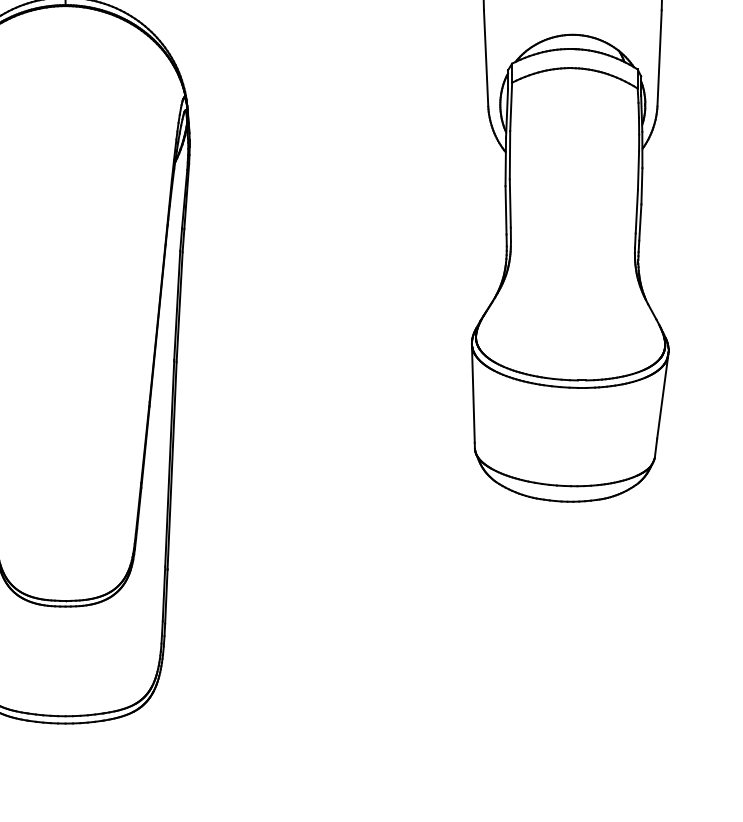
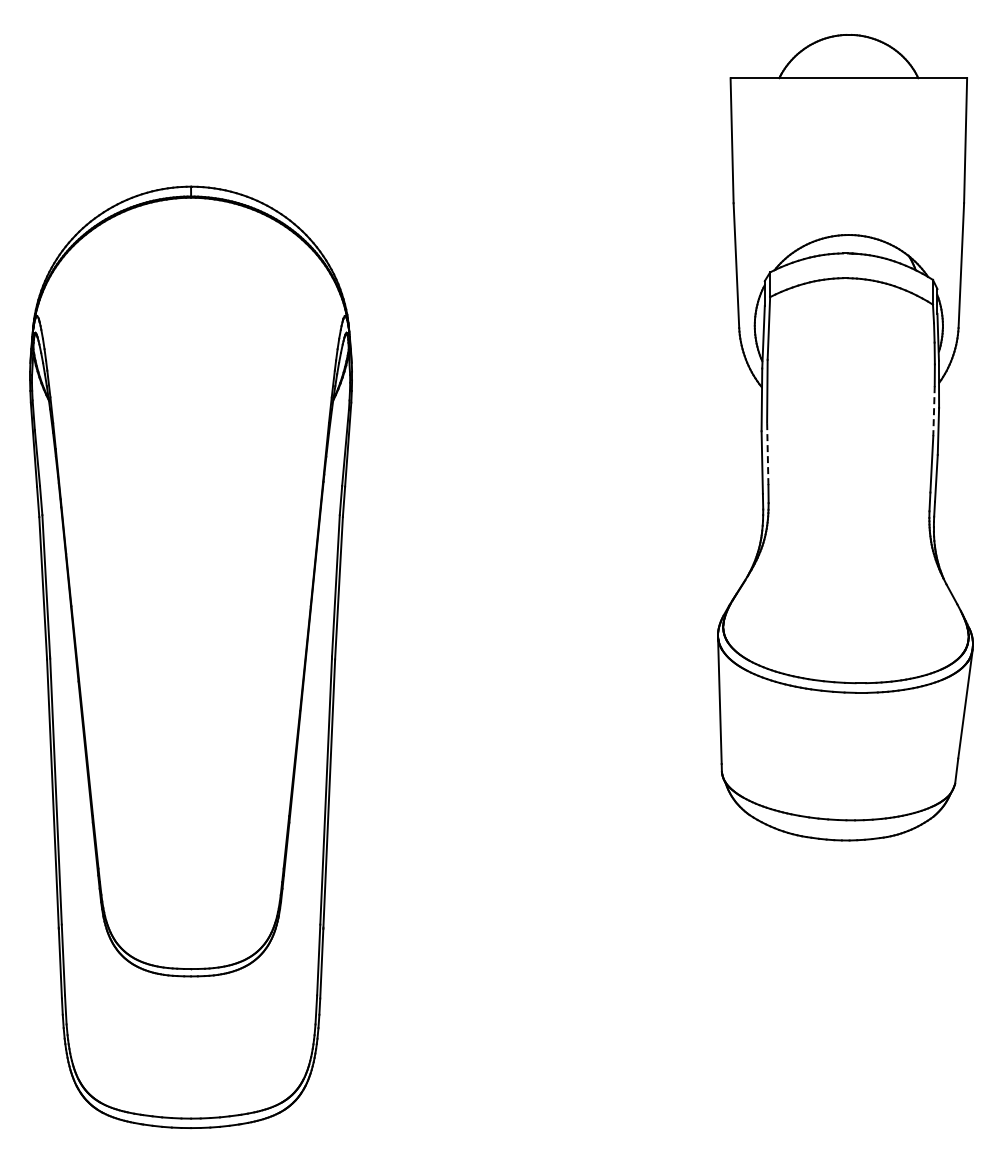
line: (638, 170) -> (934, 411), solid -> dashed
line: (510, 203) -> (767, 453), solid -> dashed

